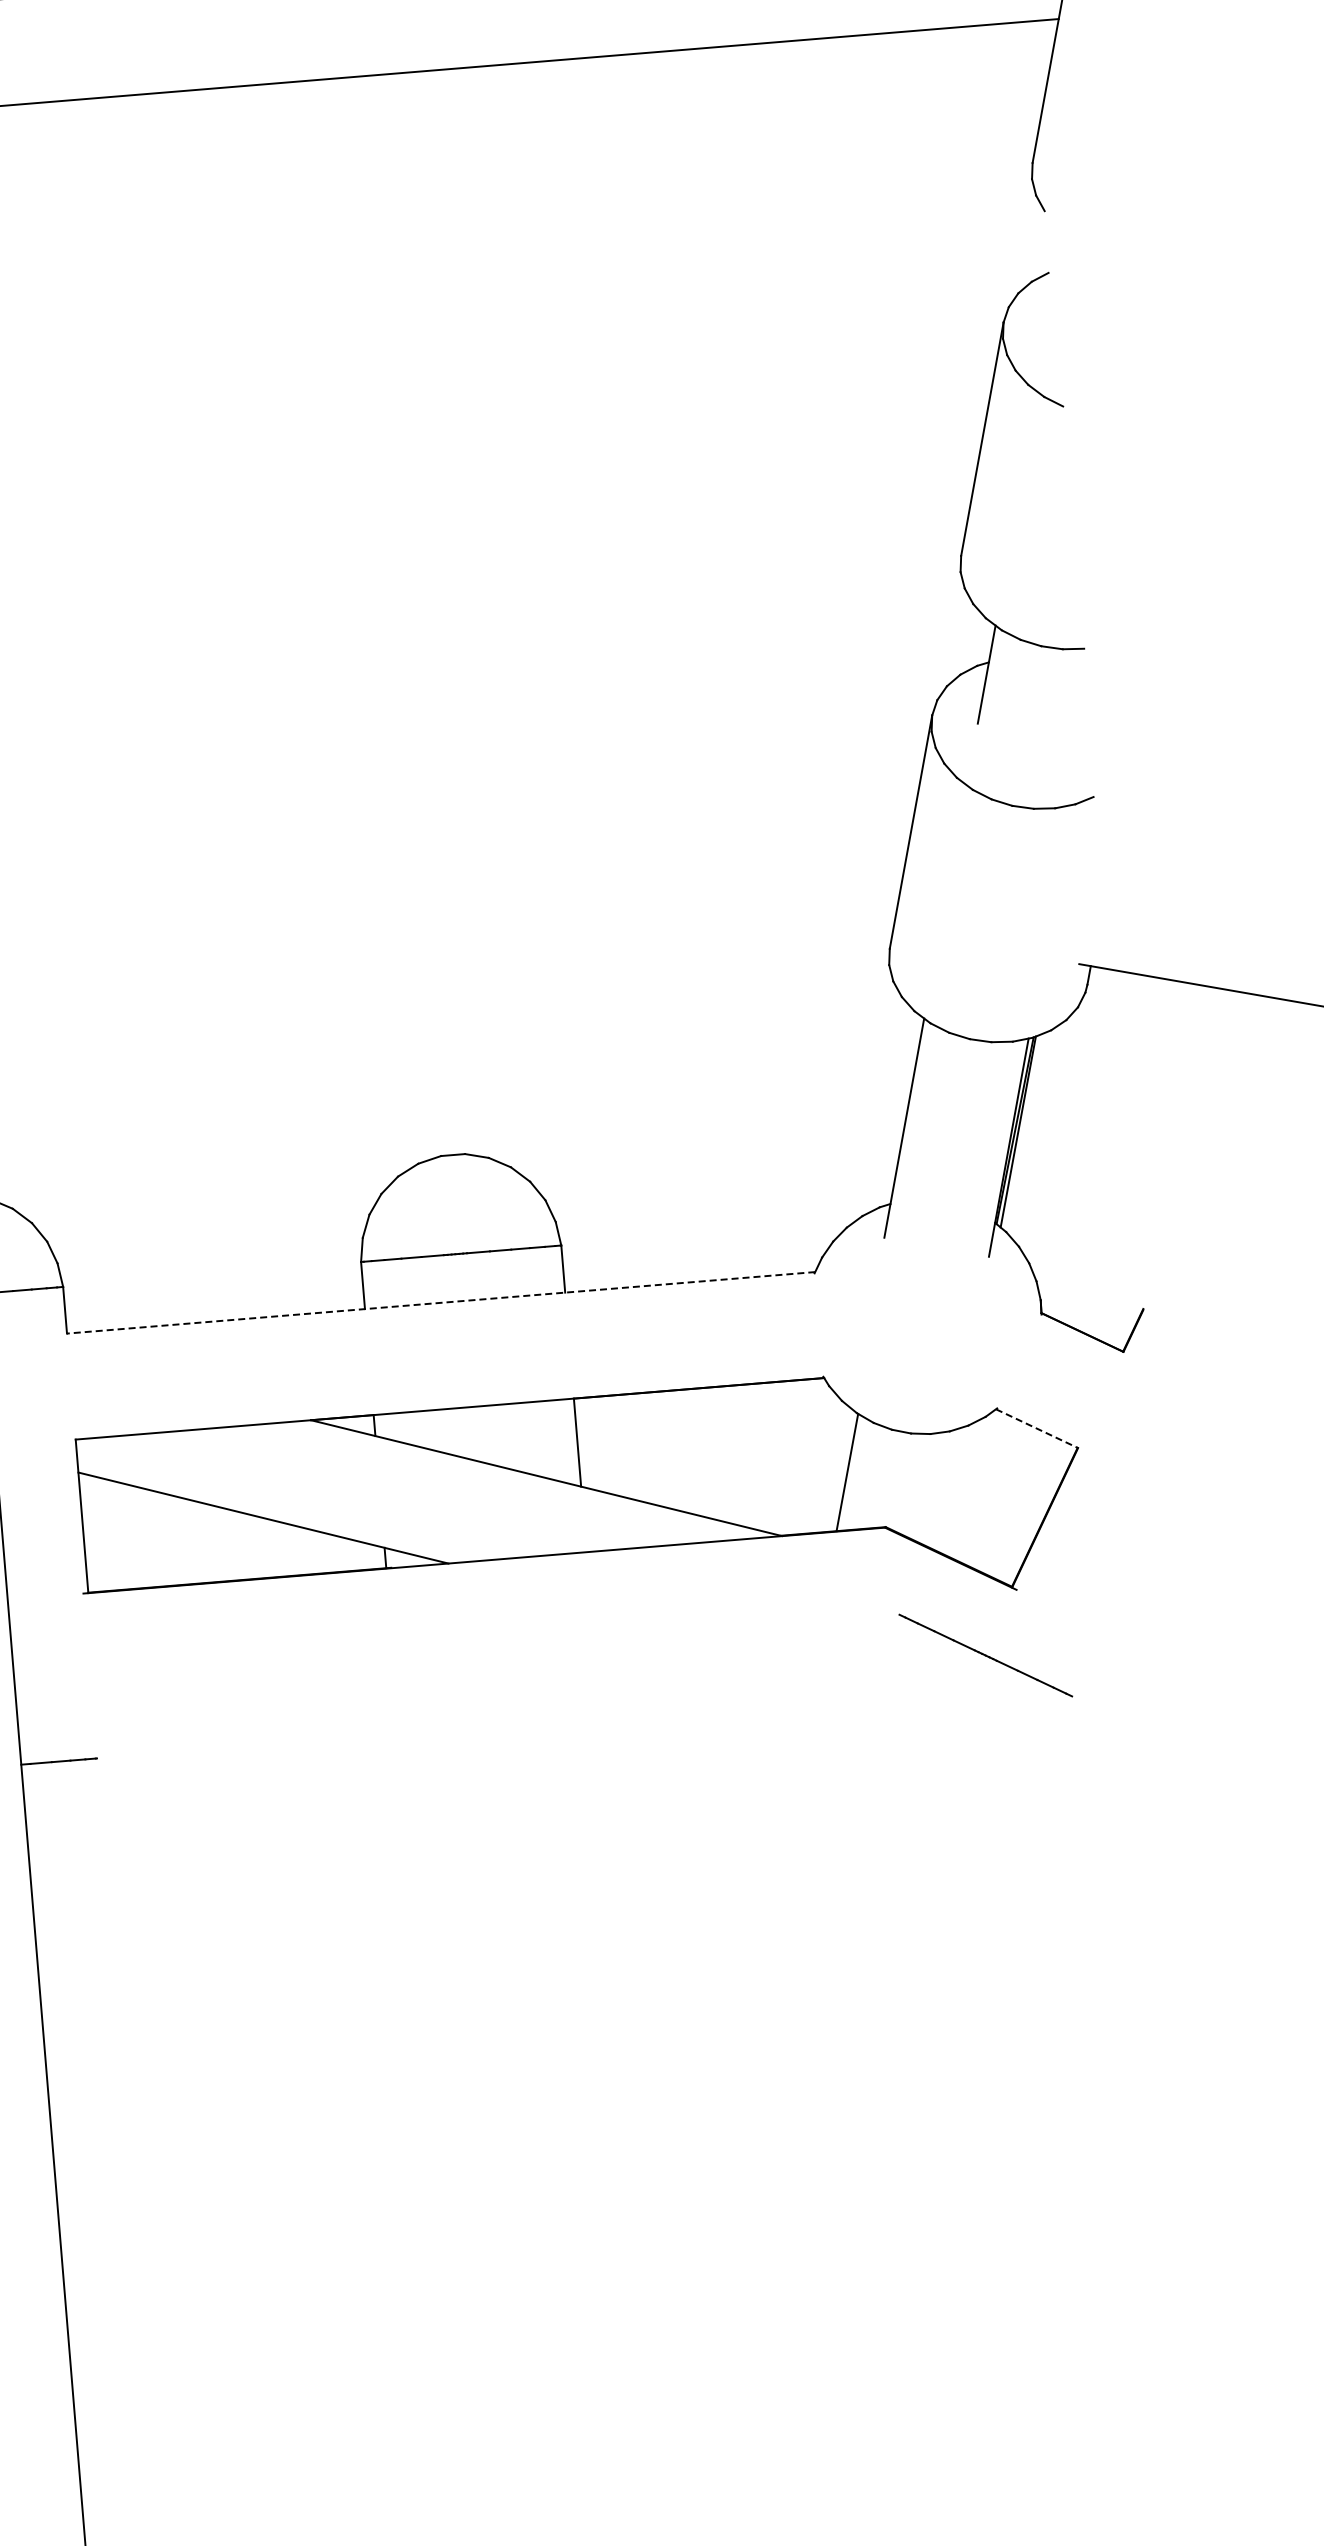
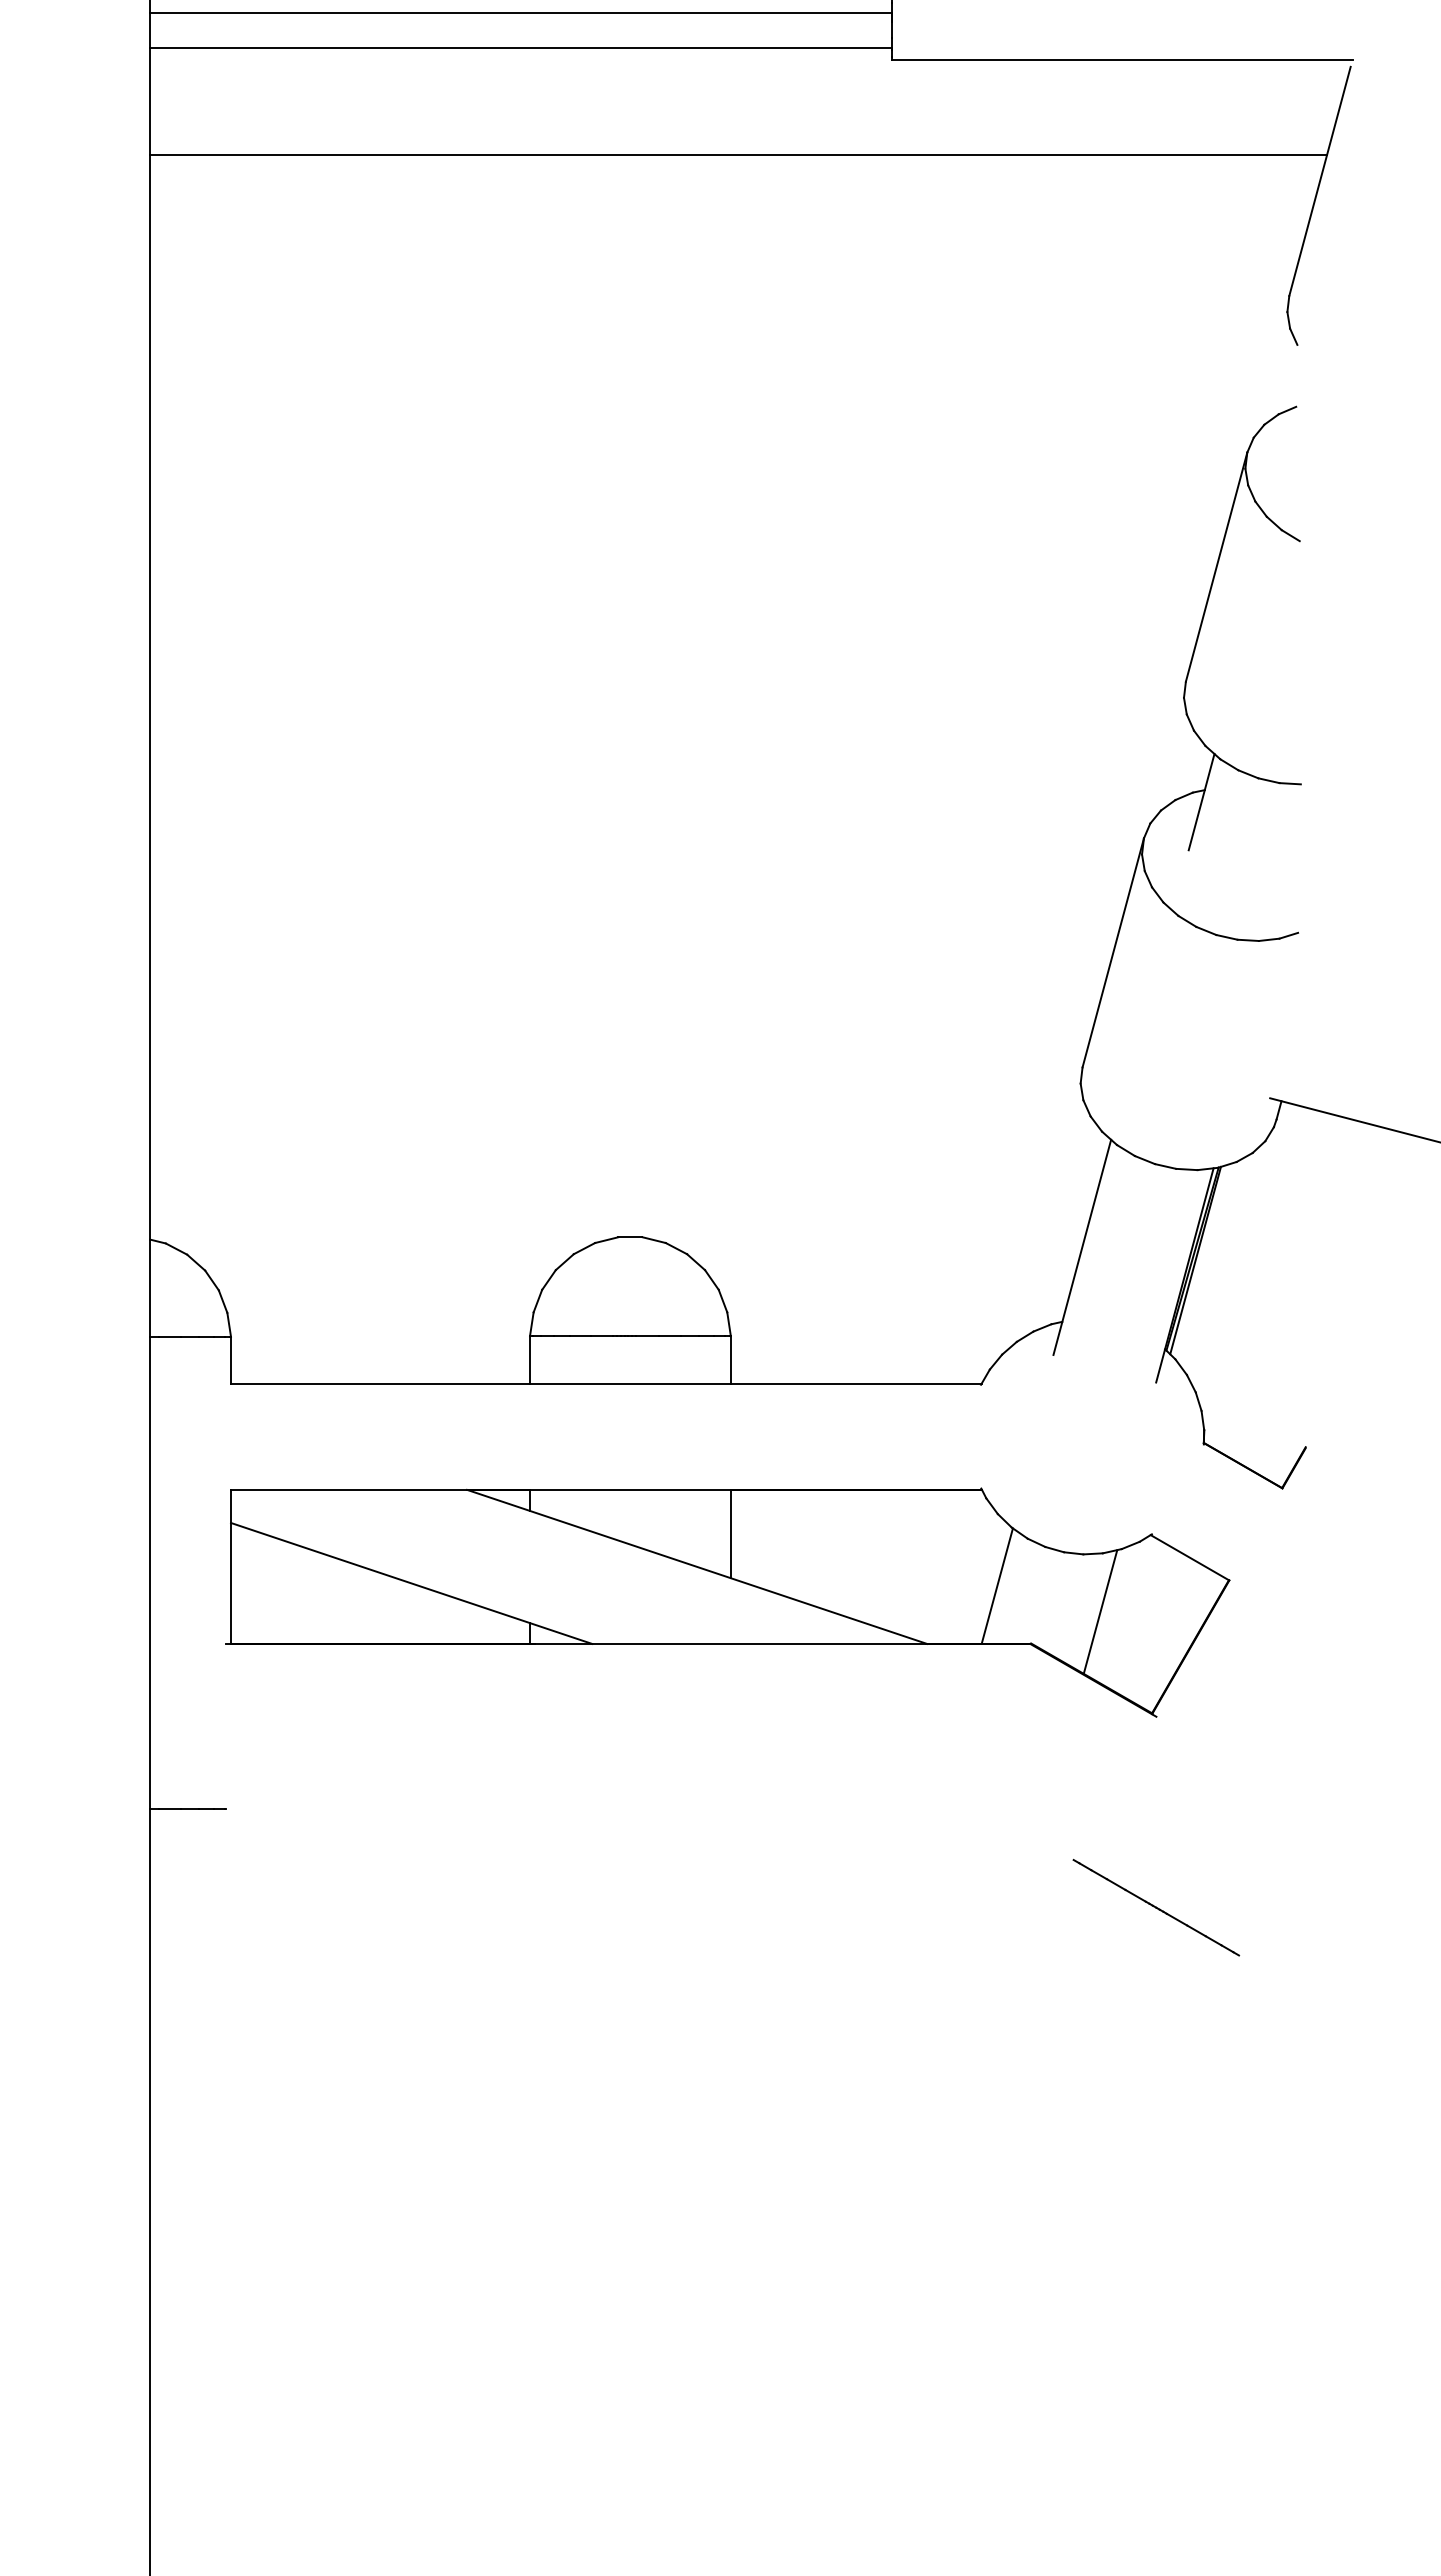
line: (440, 1302) -> (605, 1383), dashed -> solid
line: (1037, 1429) -> (1190, 1558), dashed -> solid
line: (952, 1489) -> (1100, 1611), added
line: (985, 1655) -> (1156, 1907), moved

